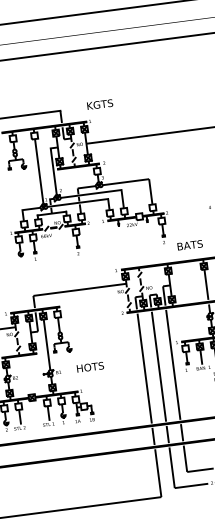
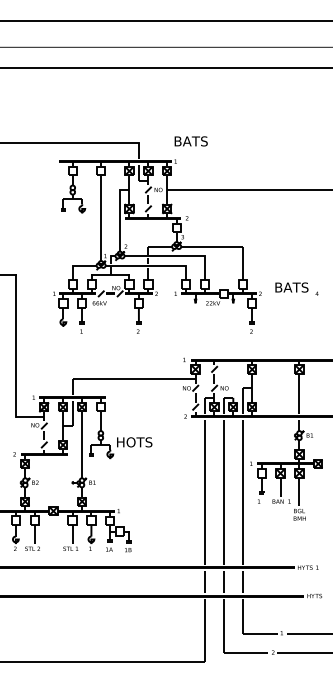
text: (100, 104) -> (192, 141), KGTS -> BATS
text: (189, 245) -> (291, 287), moved
text: (90, 367) -> (134, 442), moved

